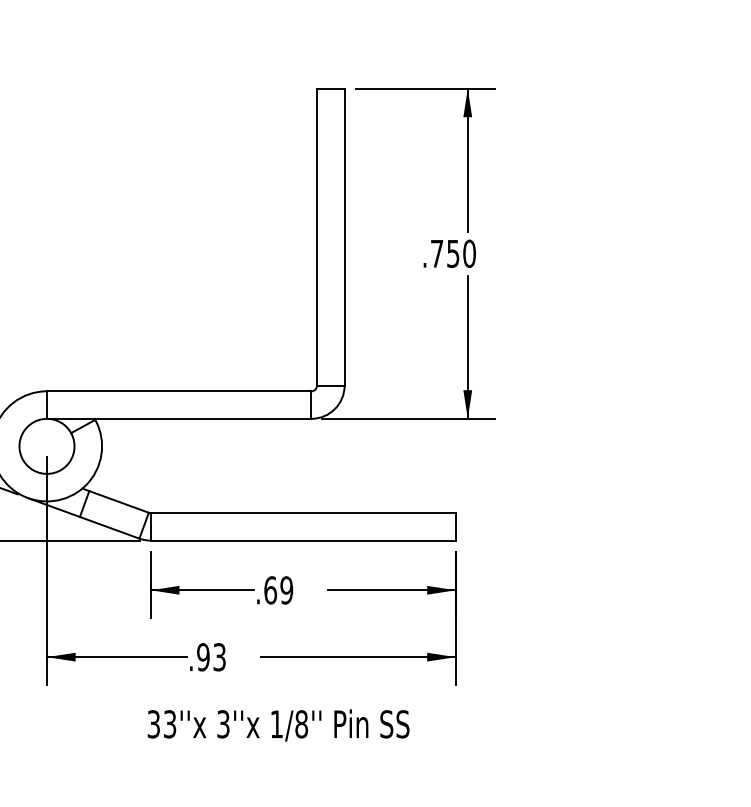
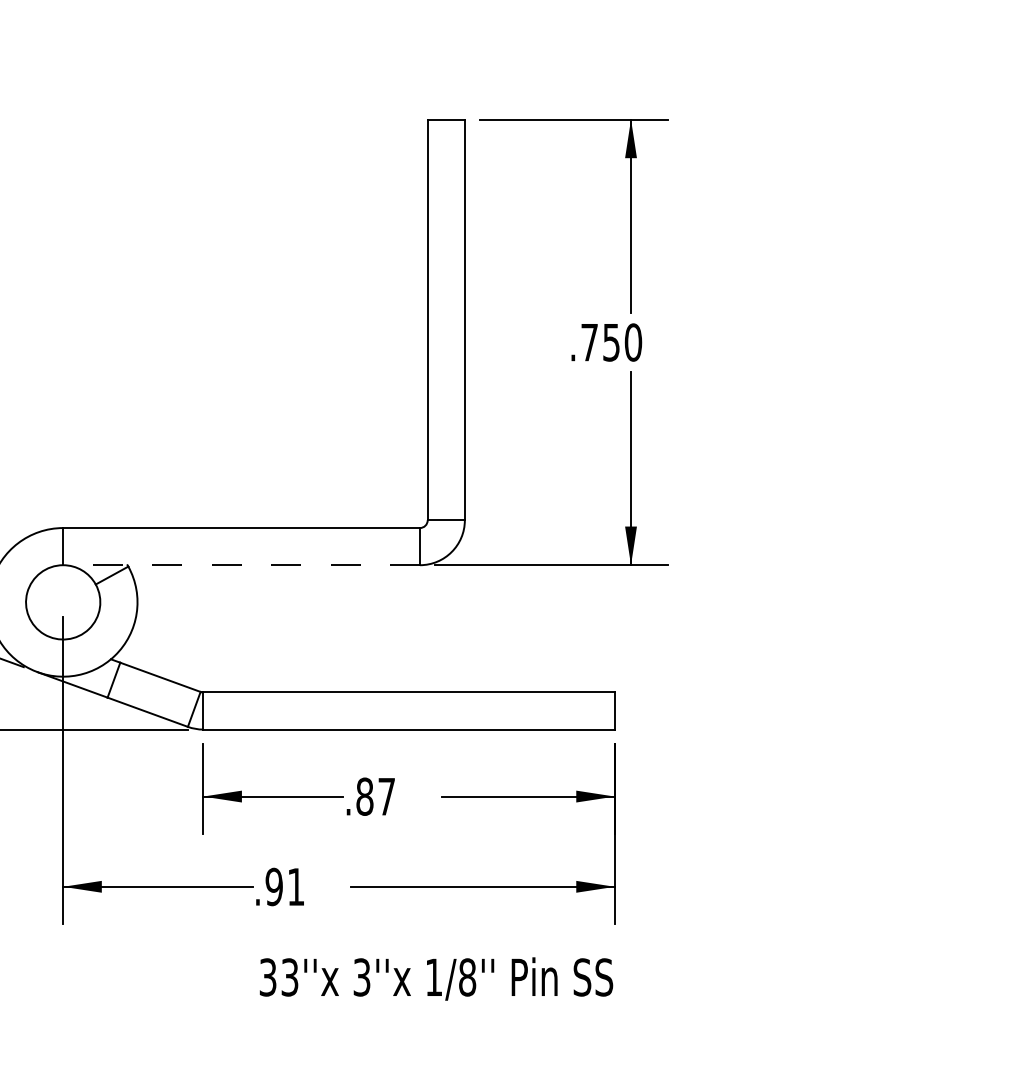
line: (178, 418) -> (240, 564), solid -> dashed
text: (278, 590) -> (375, 796), .69 -> .87
text: (219, 657) -> (295, 887), .93 -> .91
text: (278, 725) -> (436, 979), moved

